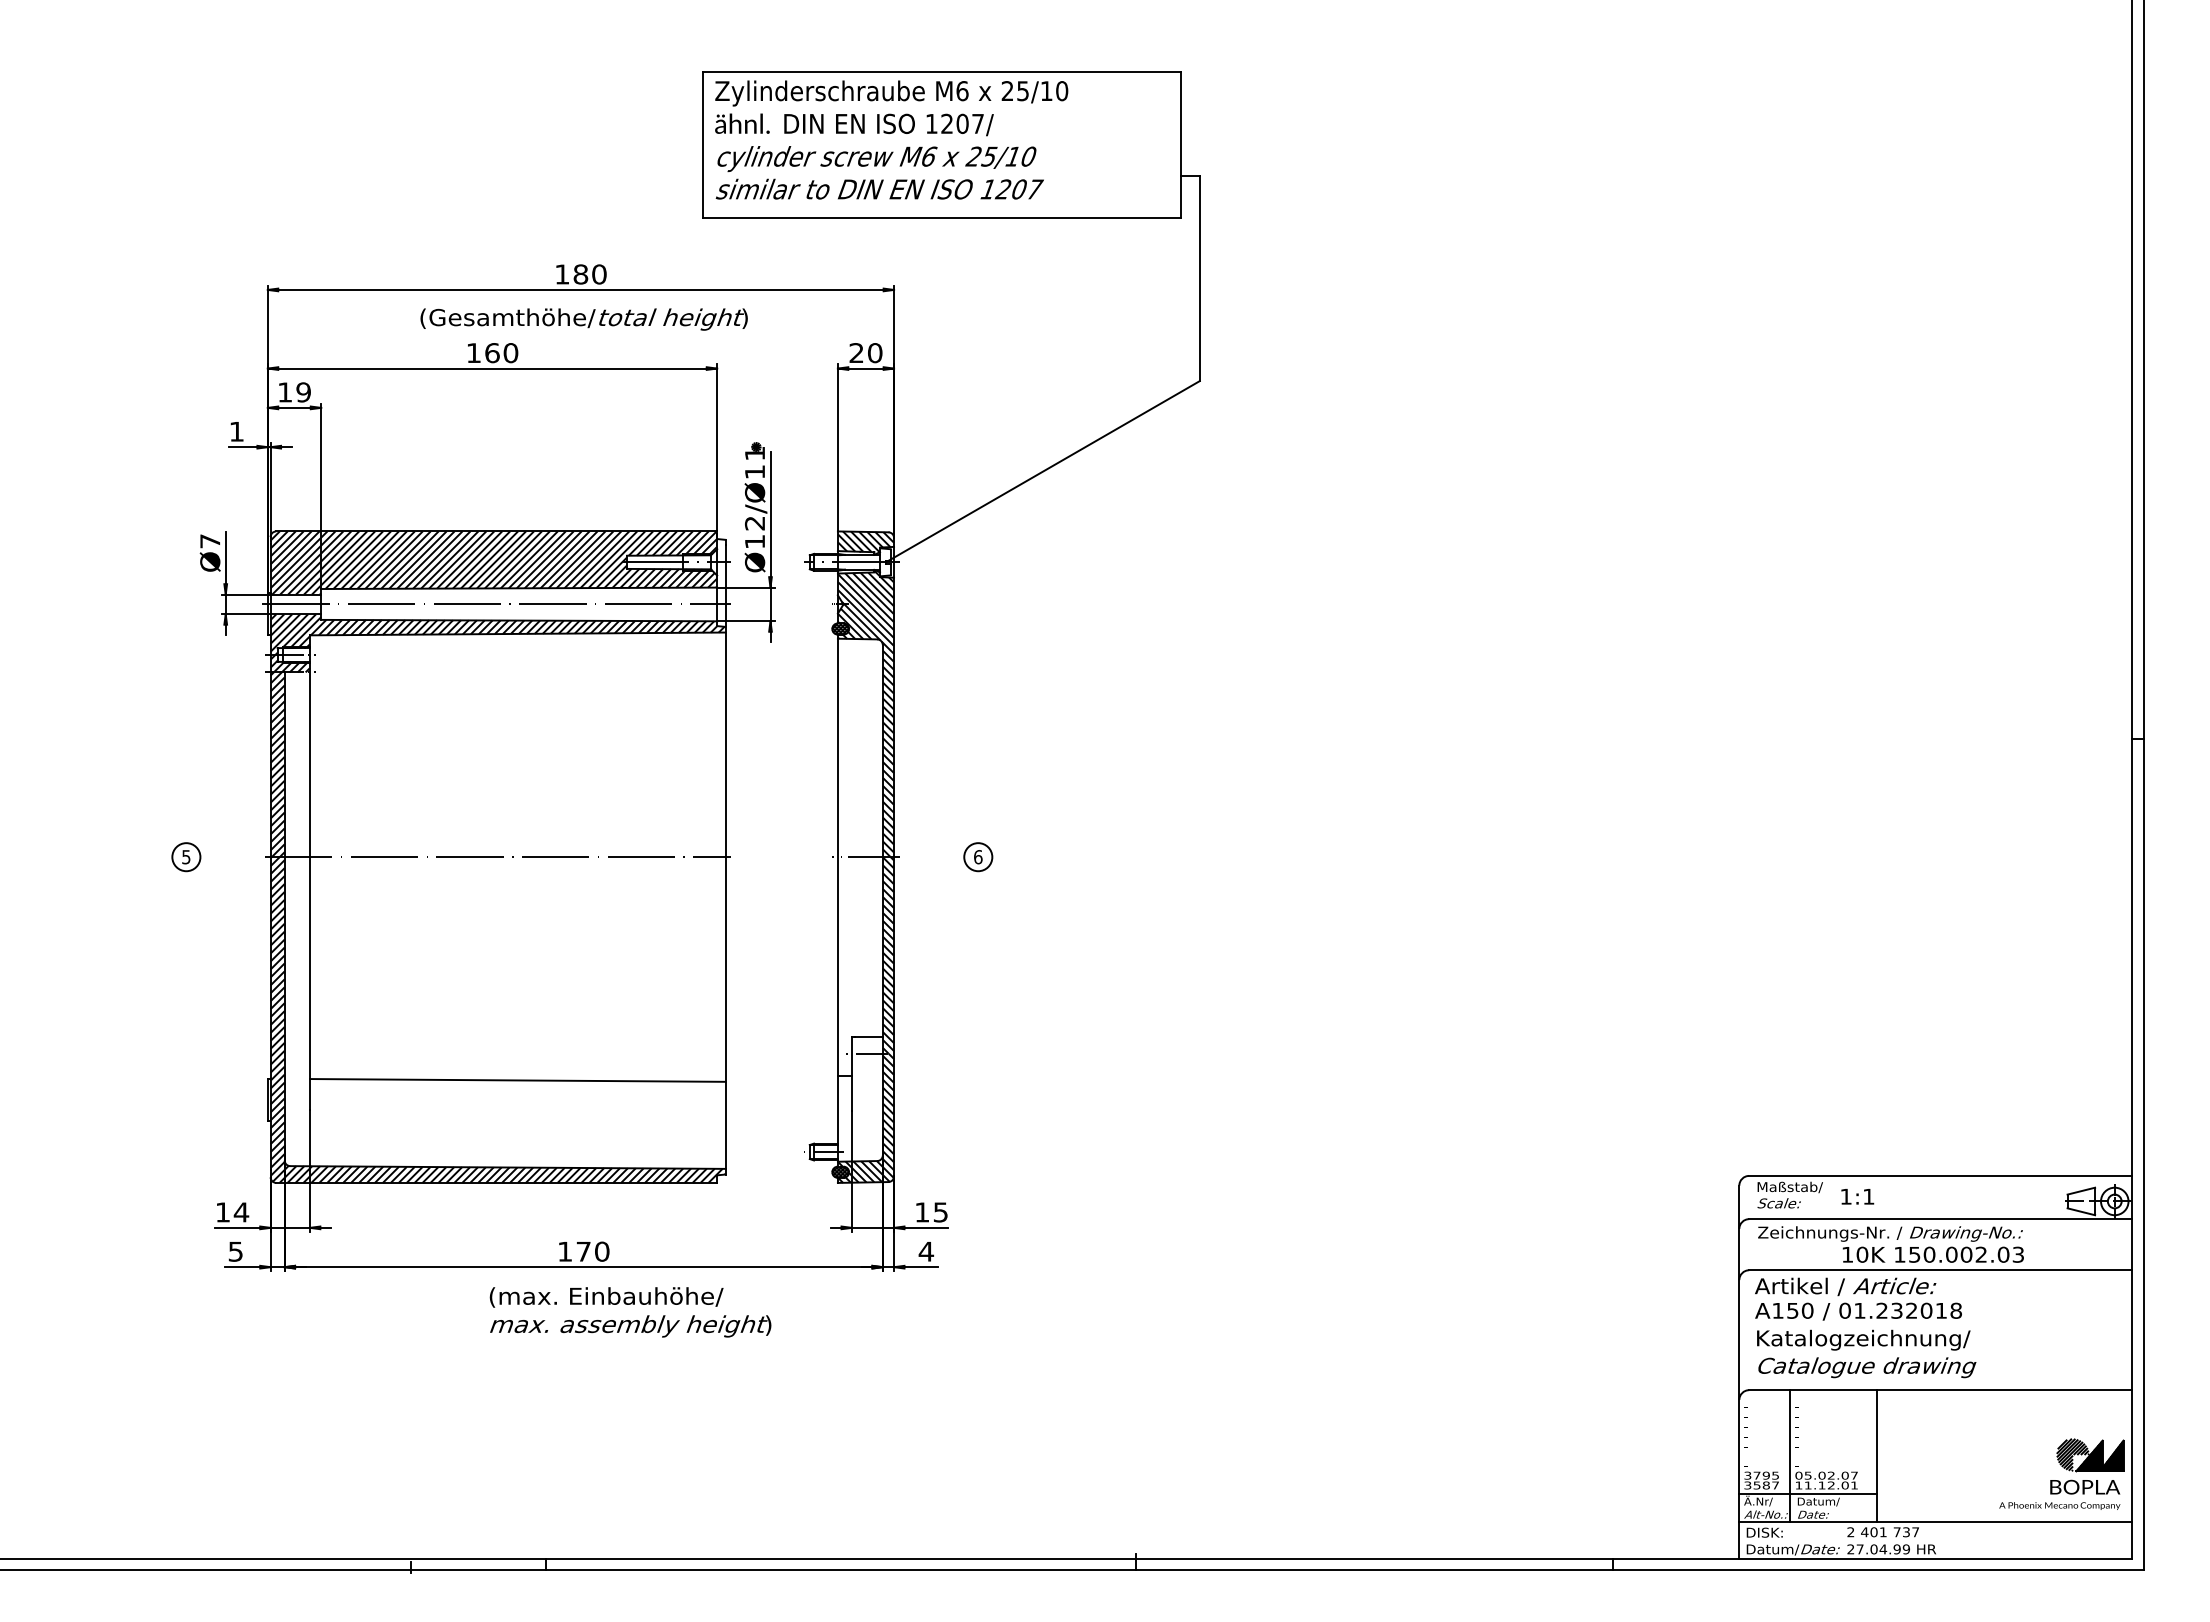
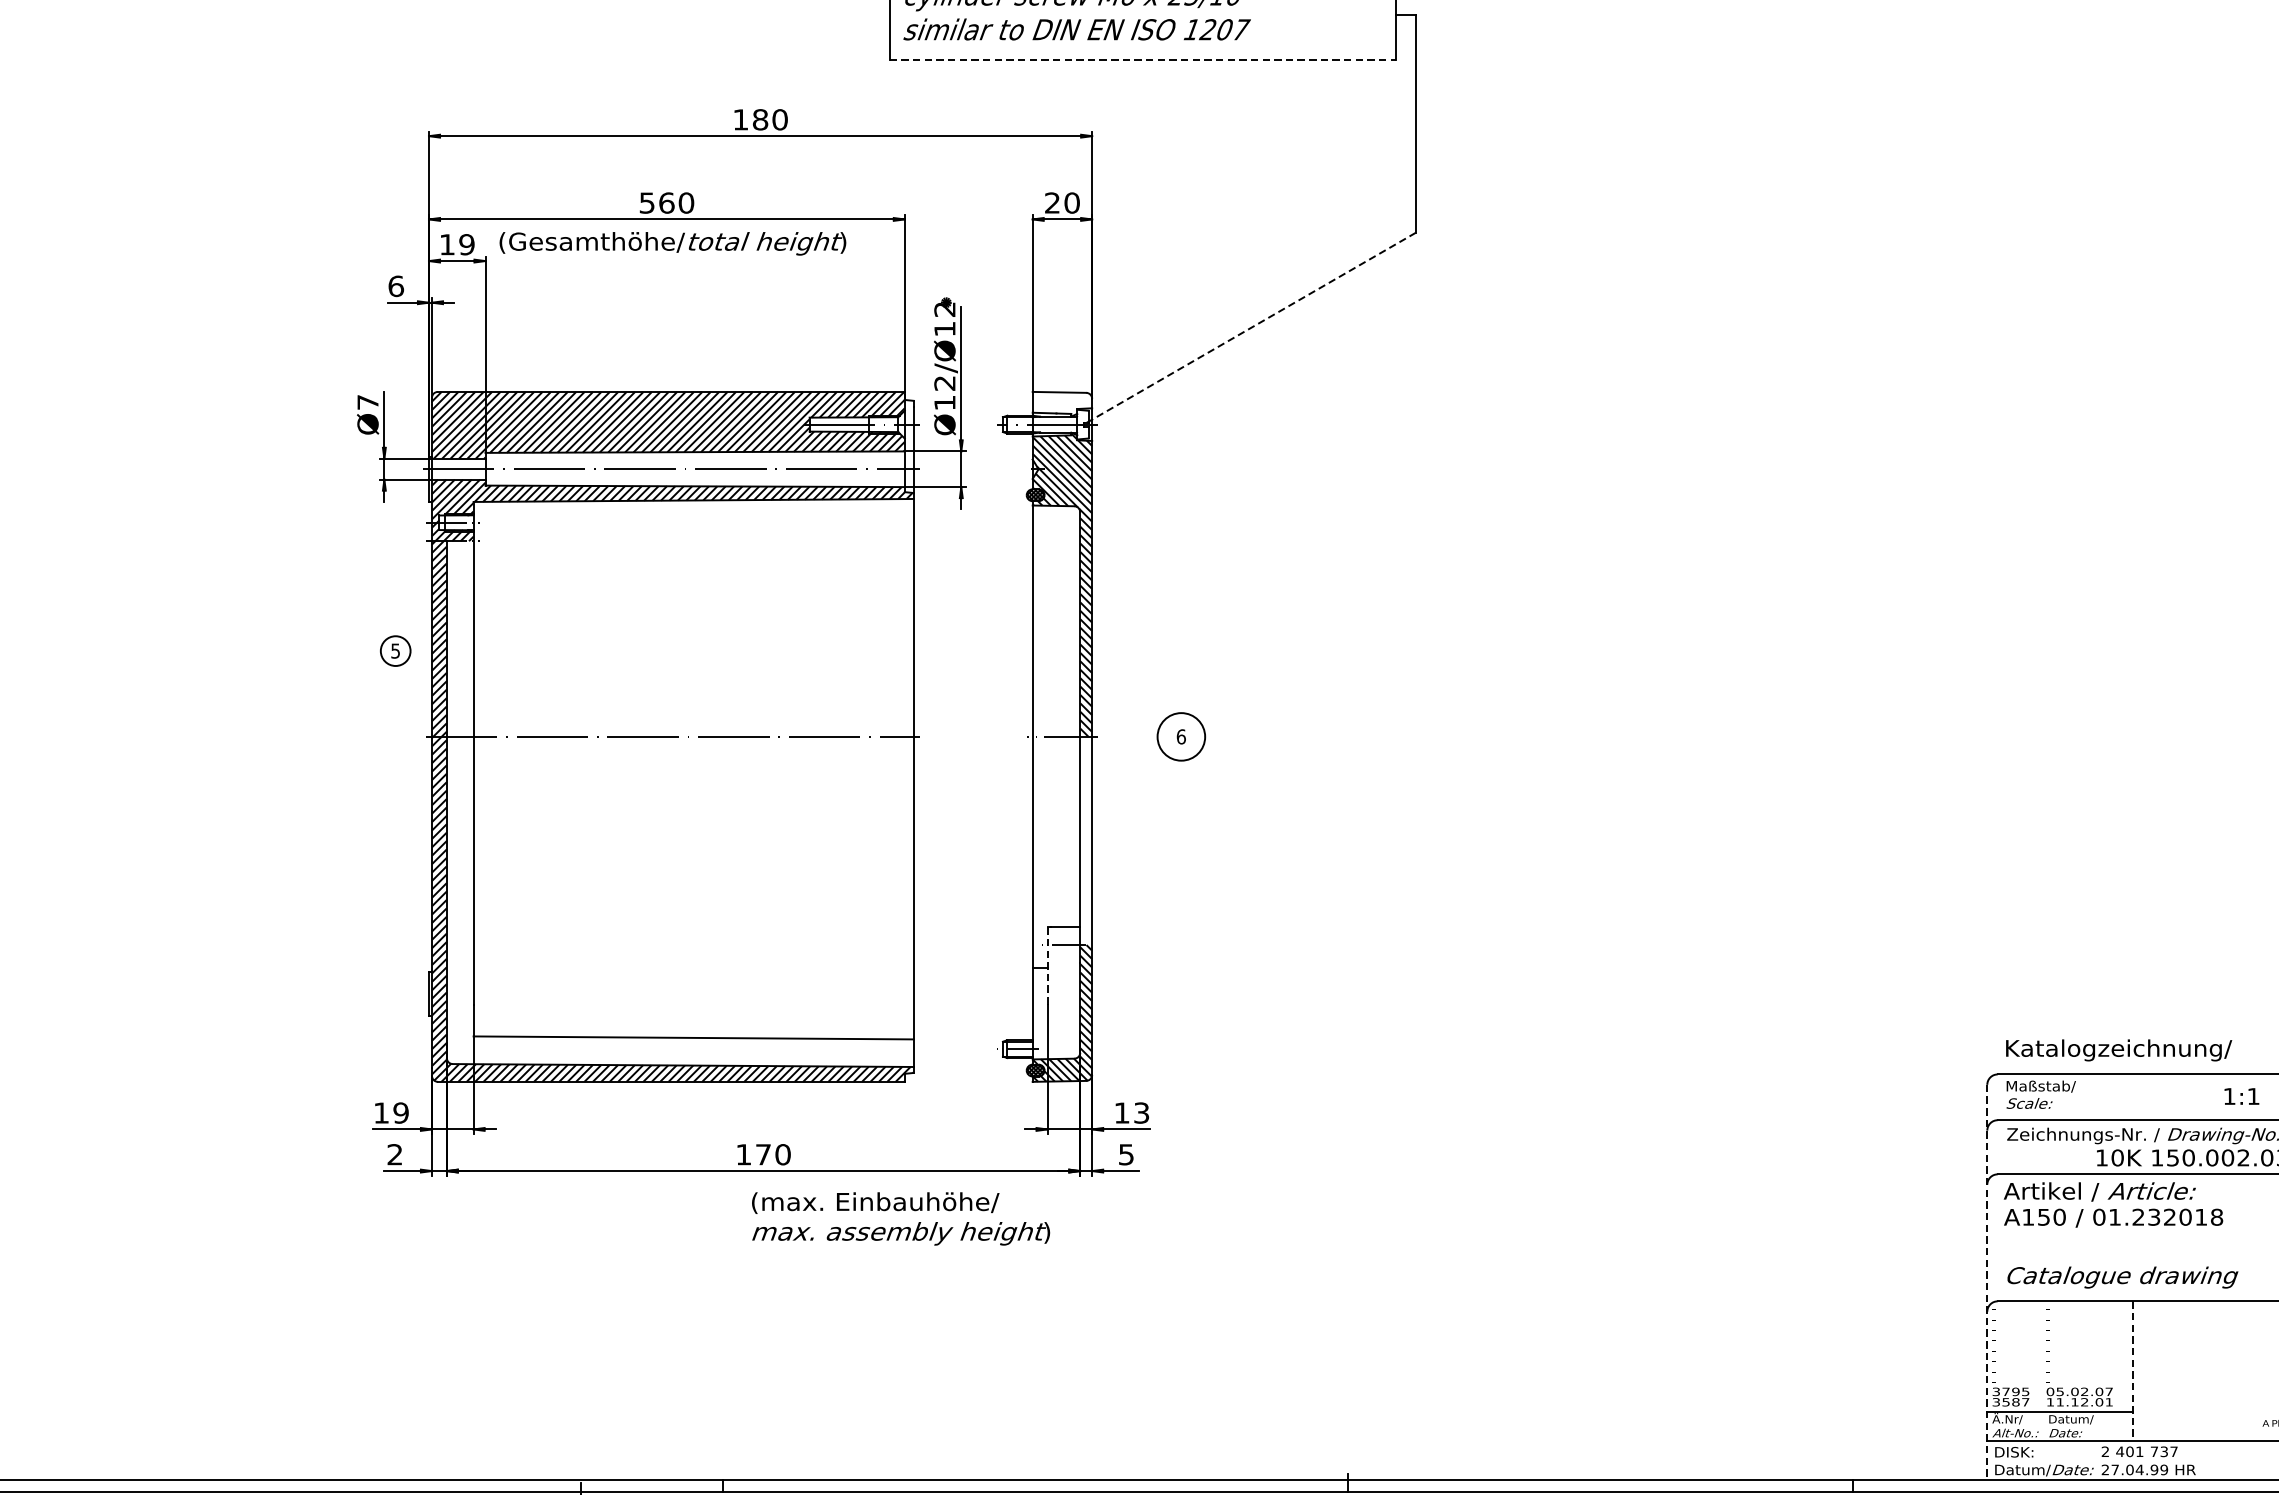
line: (942, 218) -> (1143, 60), solid -> dashed
text: (583, 319) -> (672, 243), moved
text: (473, 353) -> (646, 203), 160 -> 560
text: (236, 431) -> (395, 286), 1 -> 6
text: (754, 453) -> (944, 309), Ø12/Ø11 -> Ø12/Ø12
line: (1042, 471) -> (1249, 328), solid -> dashed
hatch: (865, 541) -> (1061, 402), removed
part: (186, 857) -> (395, 651), moved
circle: (978, 857) -> (1181, 737), size x1.6
hatch: (888, 955) -> (1086, 841), removed
line: (851, 1073) -> (1047, 965), solid -> dashed
line: (517, 1080) -> (693, 1037), moved
text: (1857, 1196) -> (2241, 1096), moved
text: (940, 1211) -> (1141, 1112), 15 -> 13
text: (241, 1212) -> (401, 1113), 14 -> 19
text: (235, 1251) -> (394, 1154), 5 -> 2
text: (926, 1251) -> (1126, 1154), 4 -> 5
text: (630, 1312) -> (900, 1219), moved
text: (1863, 1339) -> (2118, 1049), moved
line: (1739, 1372) -> (1987, 1282), solid -> dashed
line: (1790, 1455) -> (2041, 1370), removed
line: (1876, 1456) -> (2132, 1371), solid -> dashed

